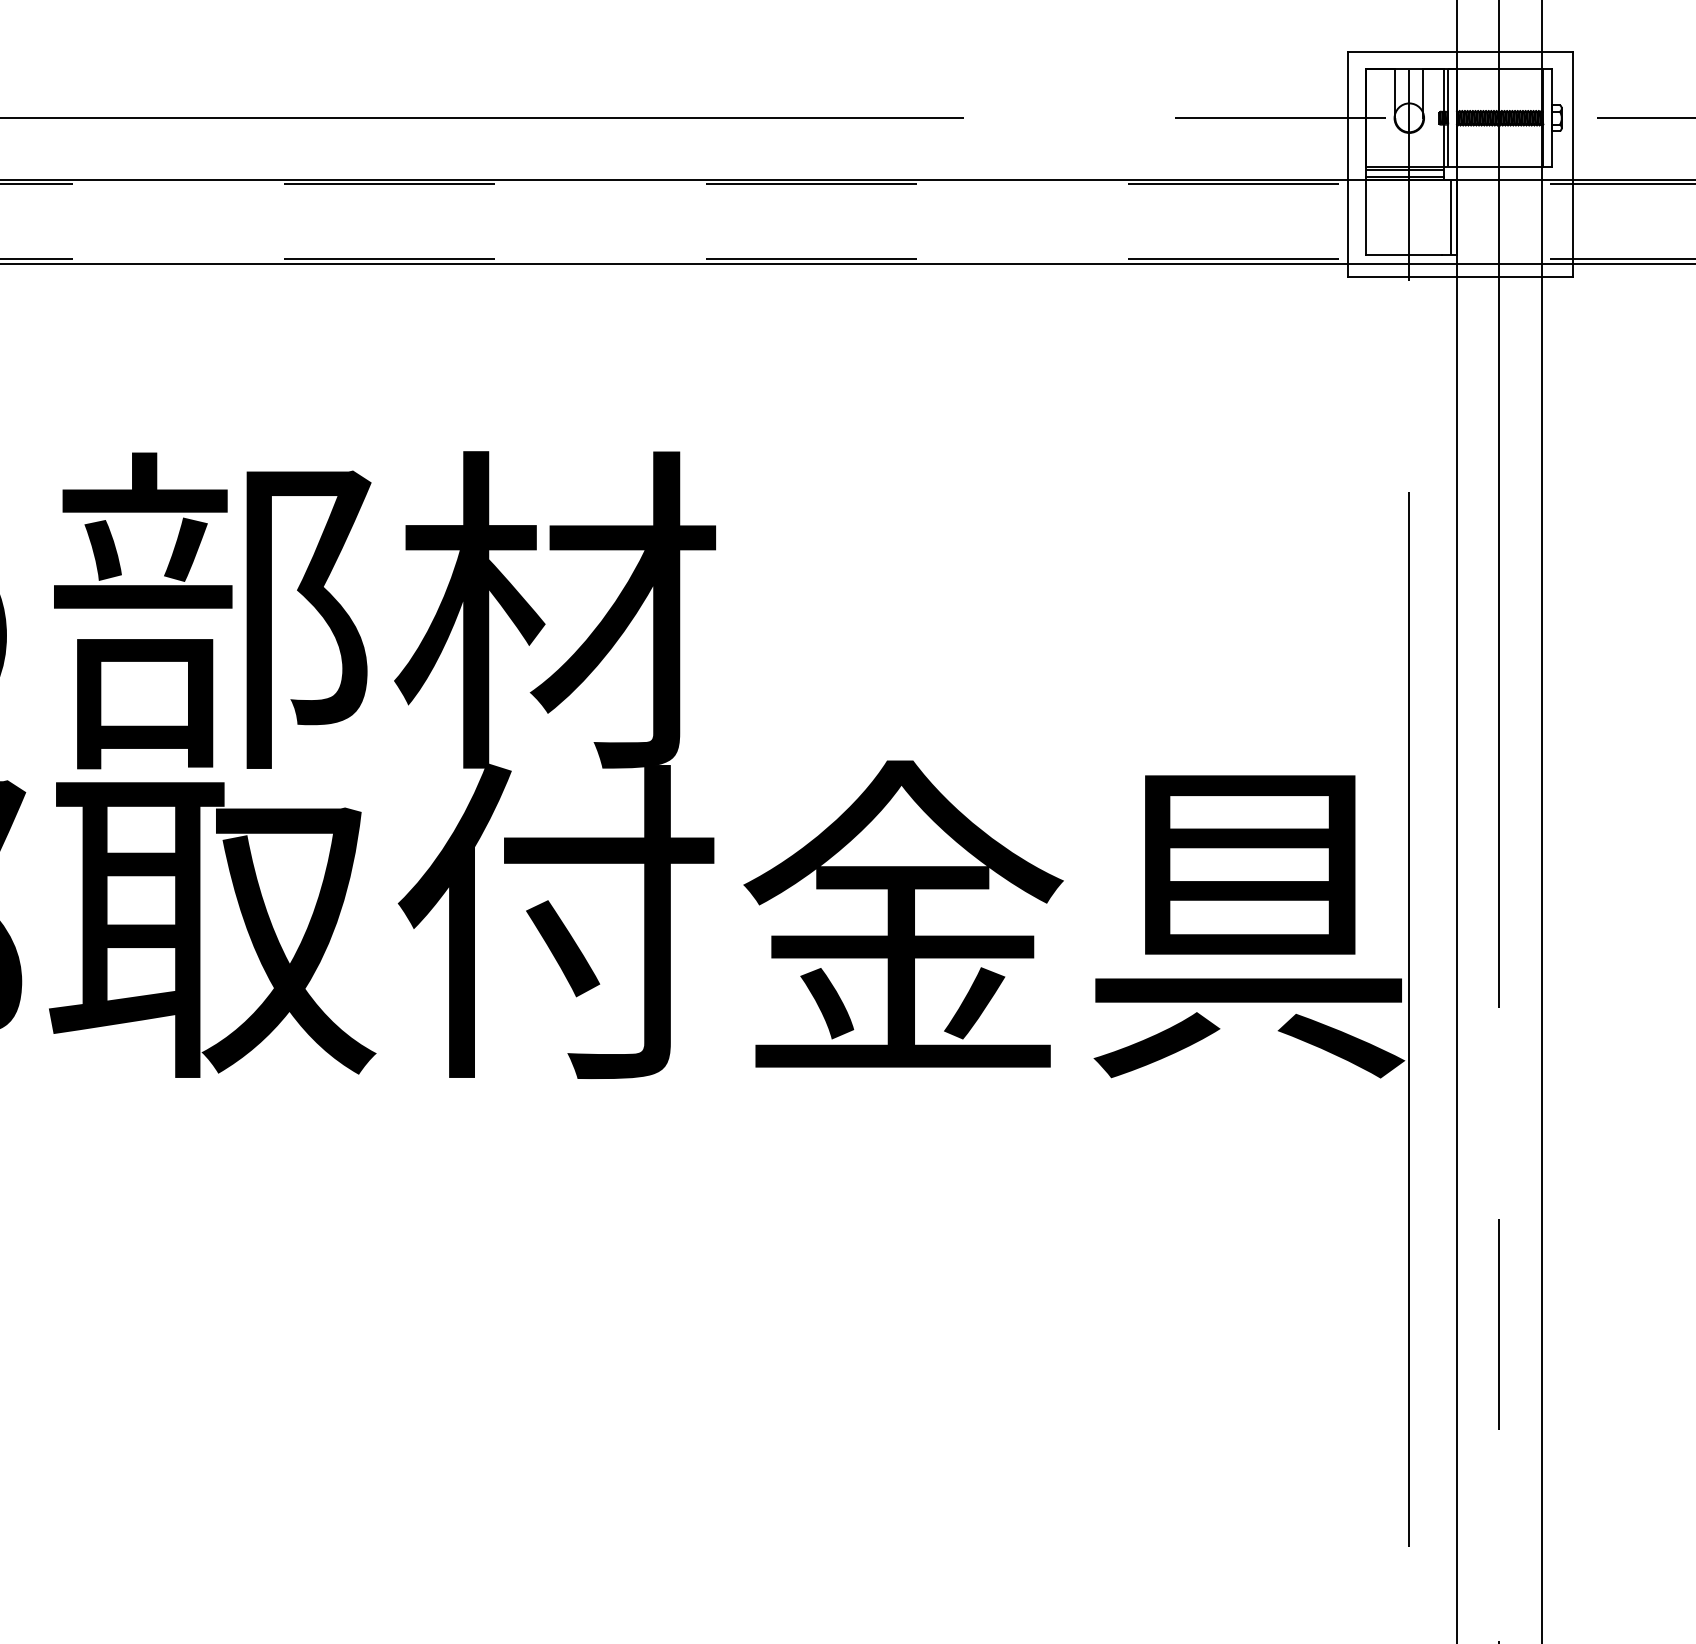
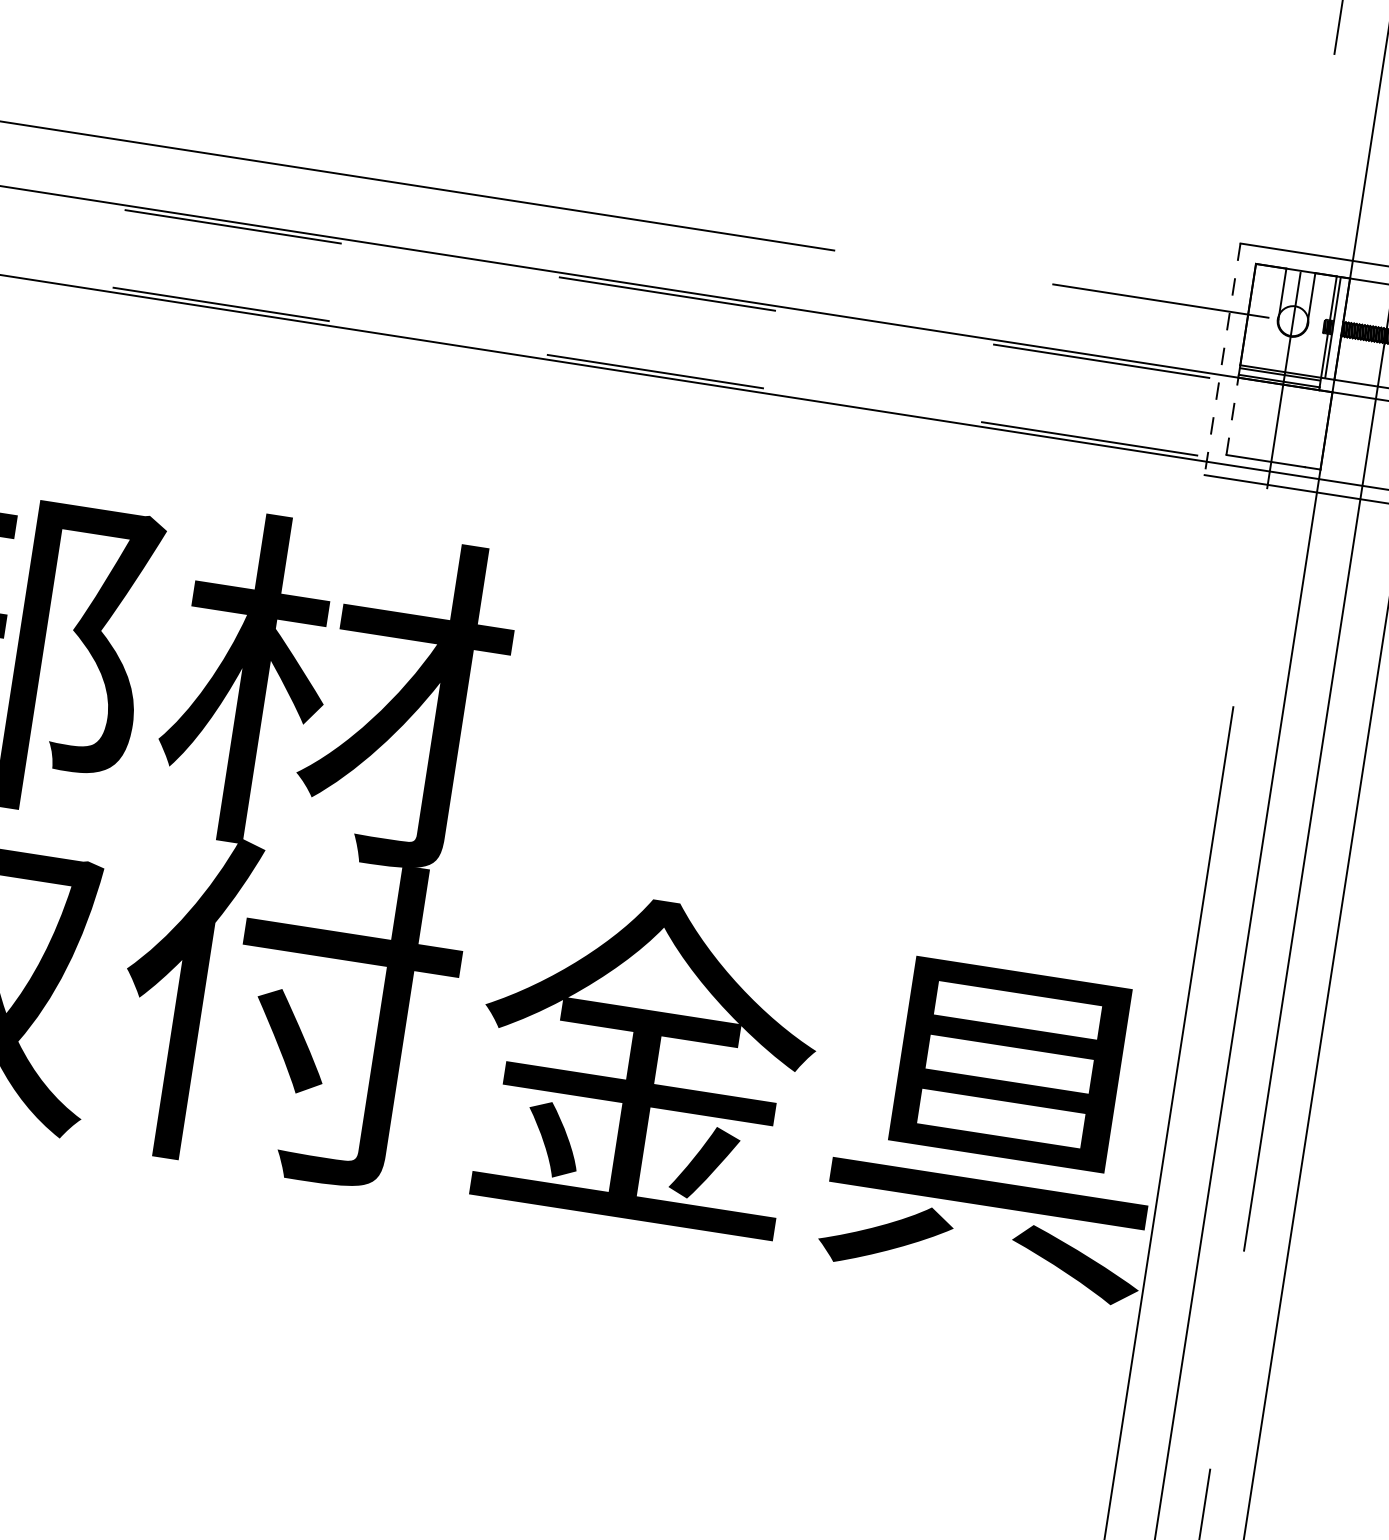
line: (1348, 164) -> (1223, 359), solid -> dashed
line: (1365, 215) -> (1232, 414), solid -> dashed
line: (1450, 216) -> (1319, 429), removed

